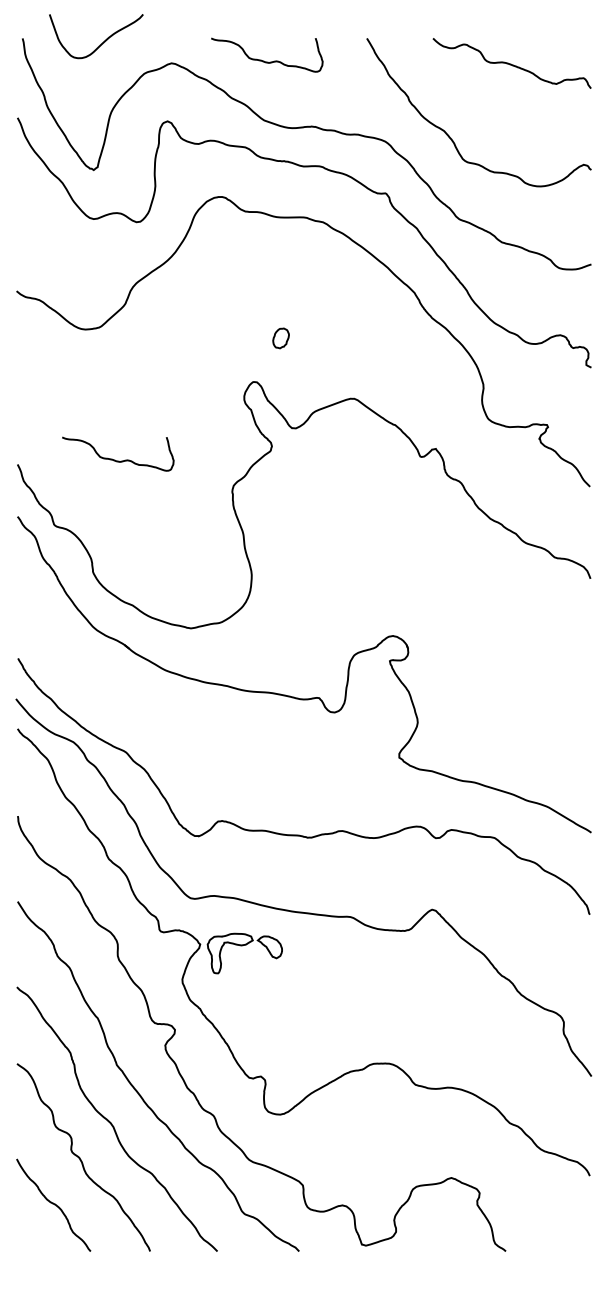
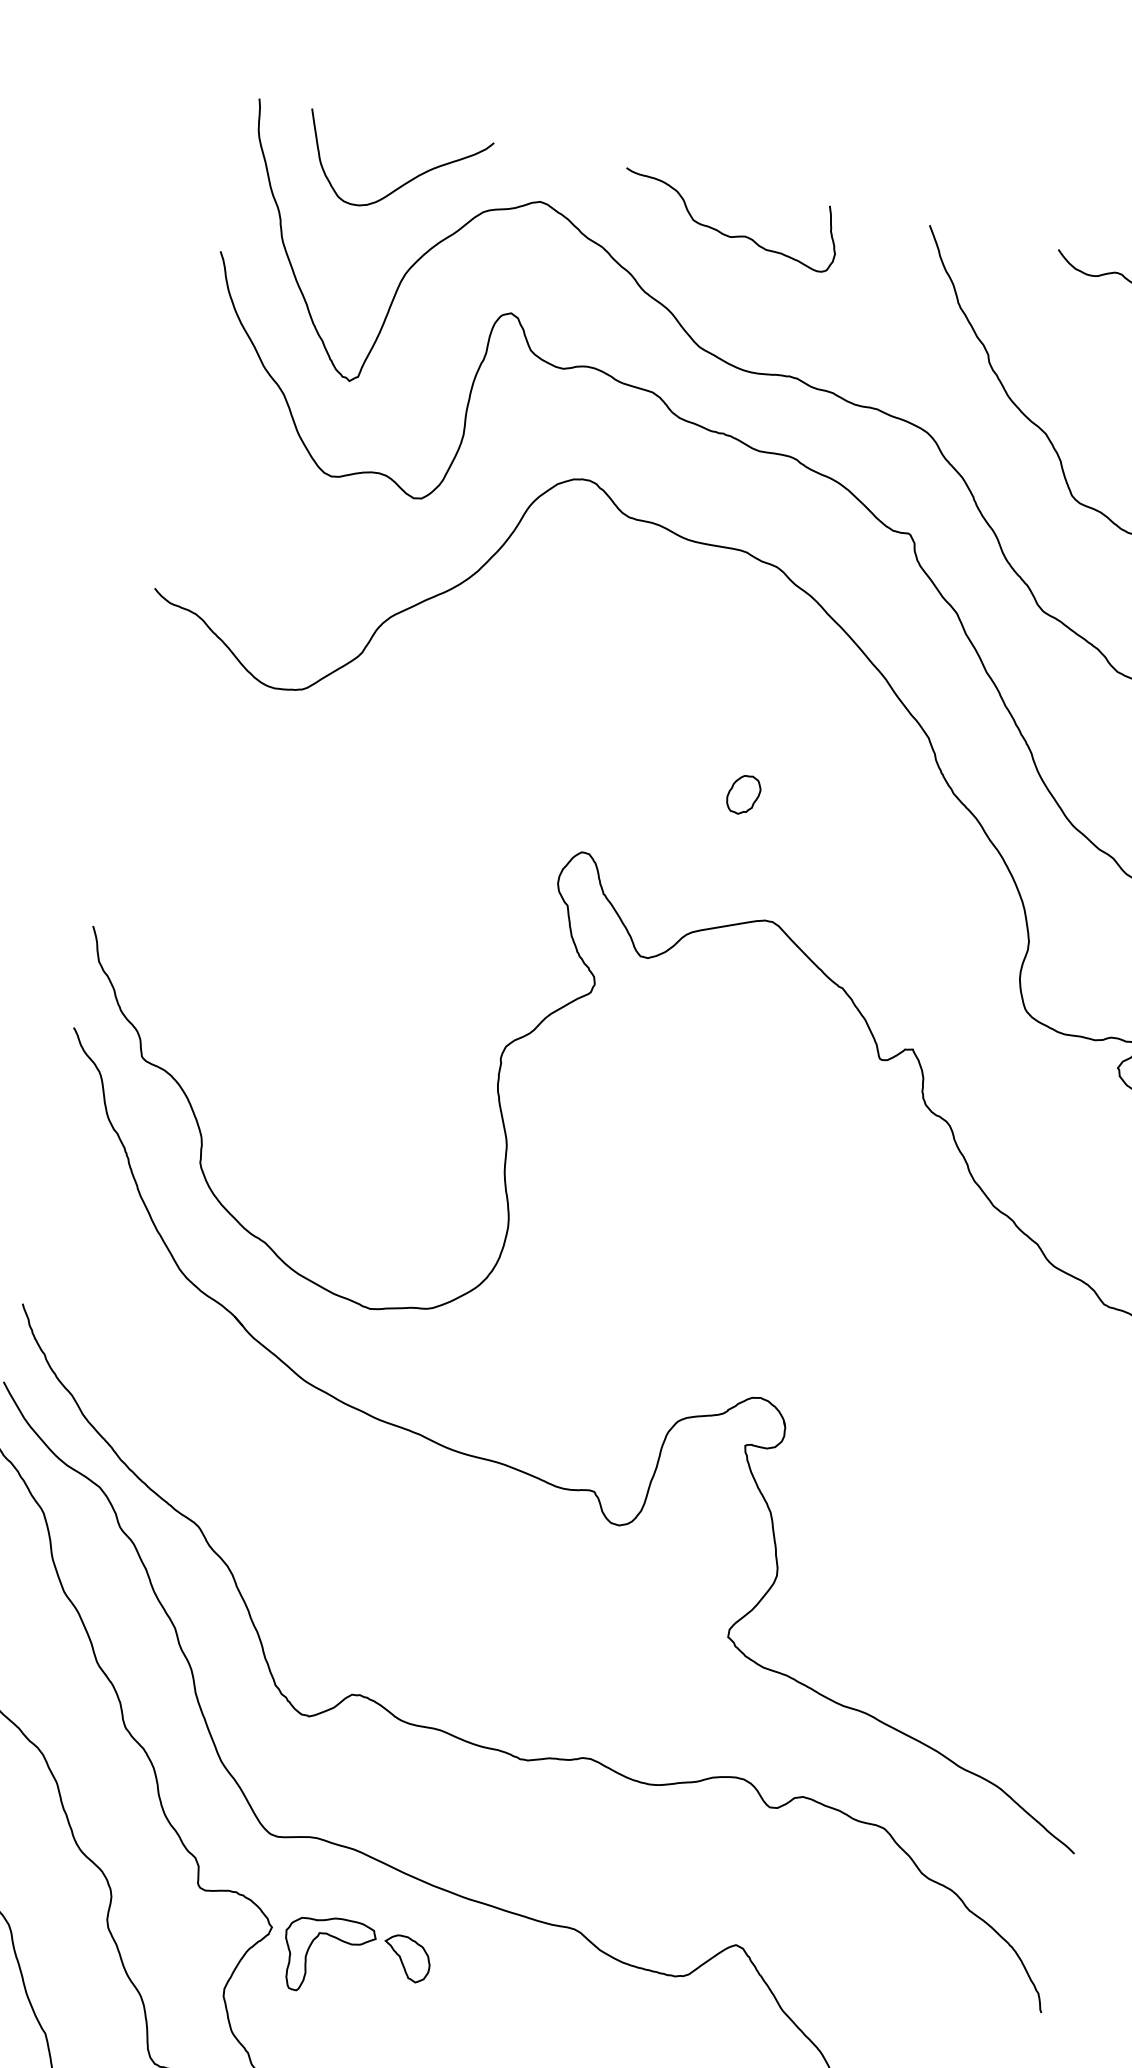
curve: (102, 42) -> (404, 182), moved
part: (280, 338) -> (742, 794), moved
curve: (115, 459) -> (285, 952), removed

